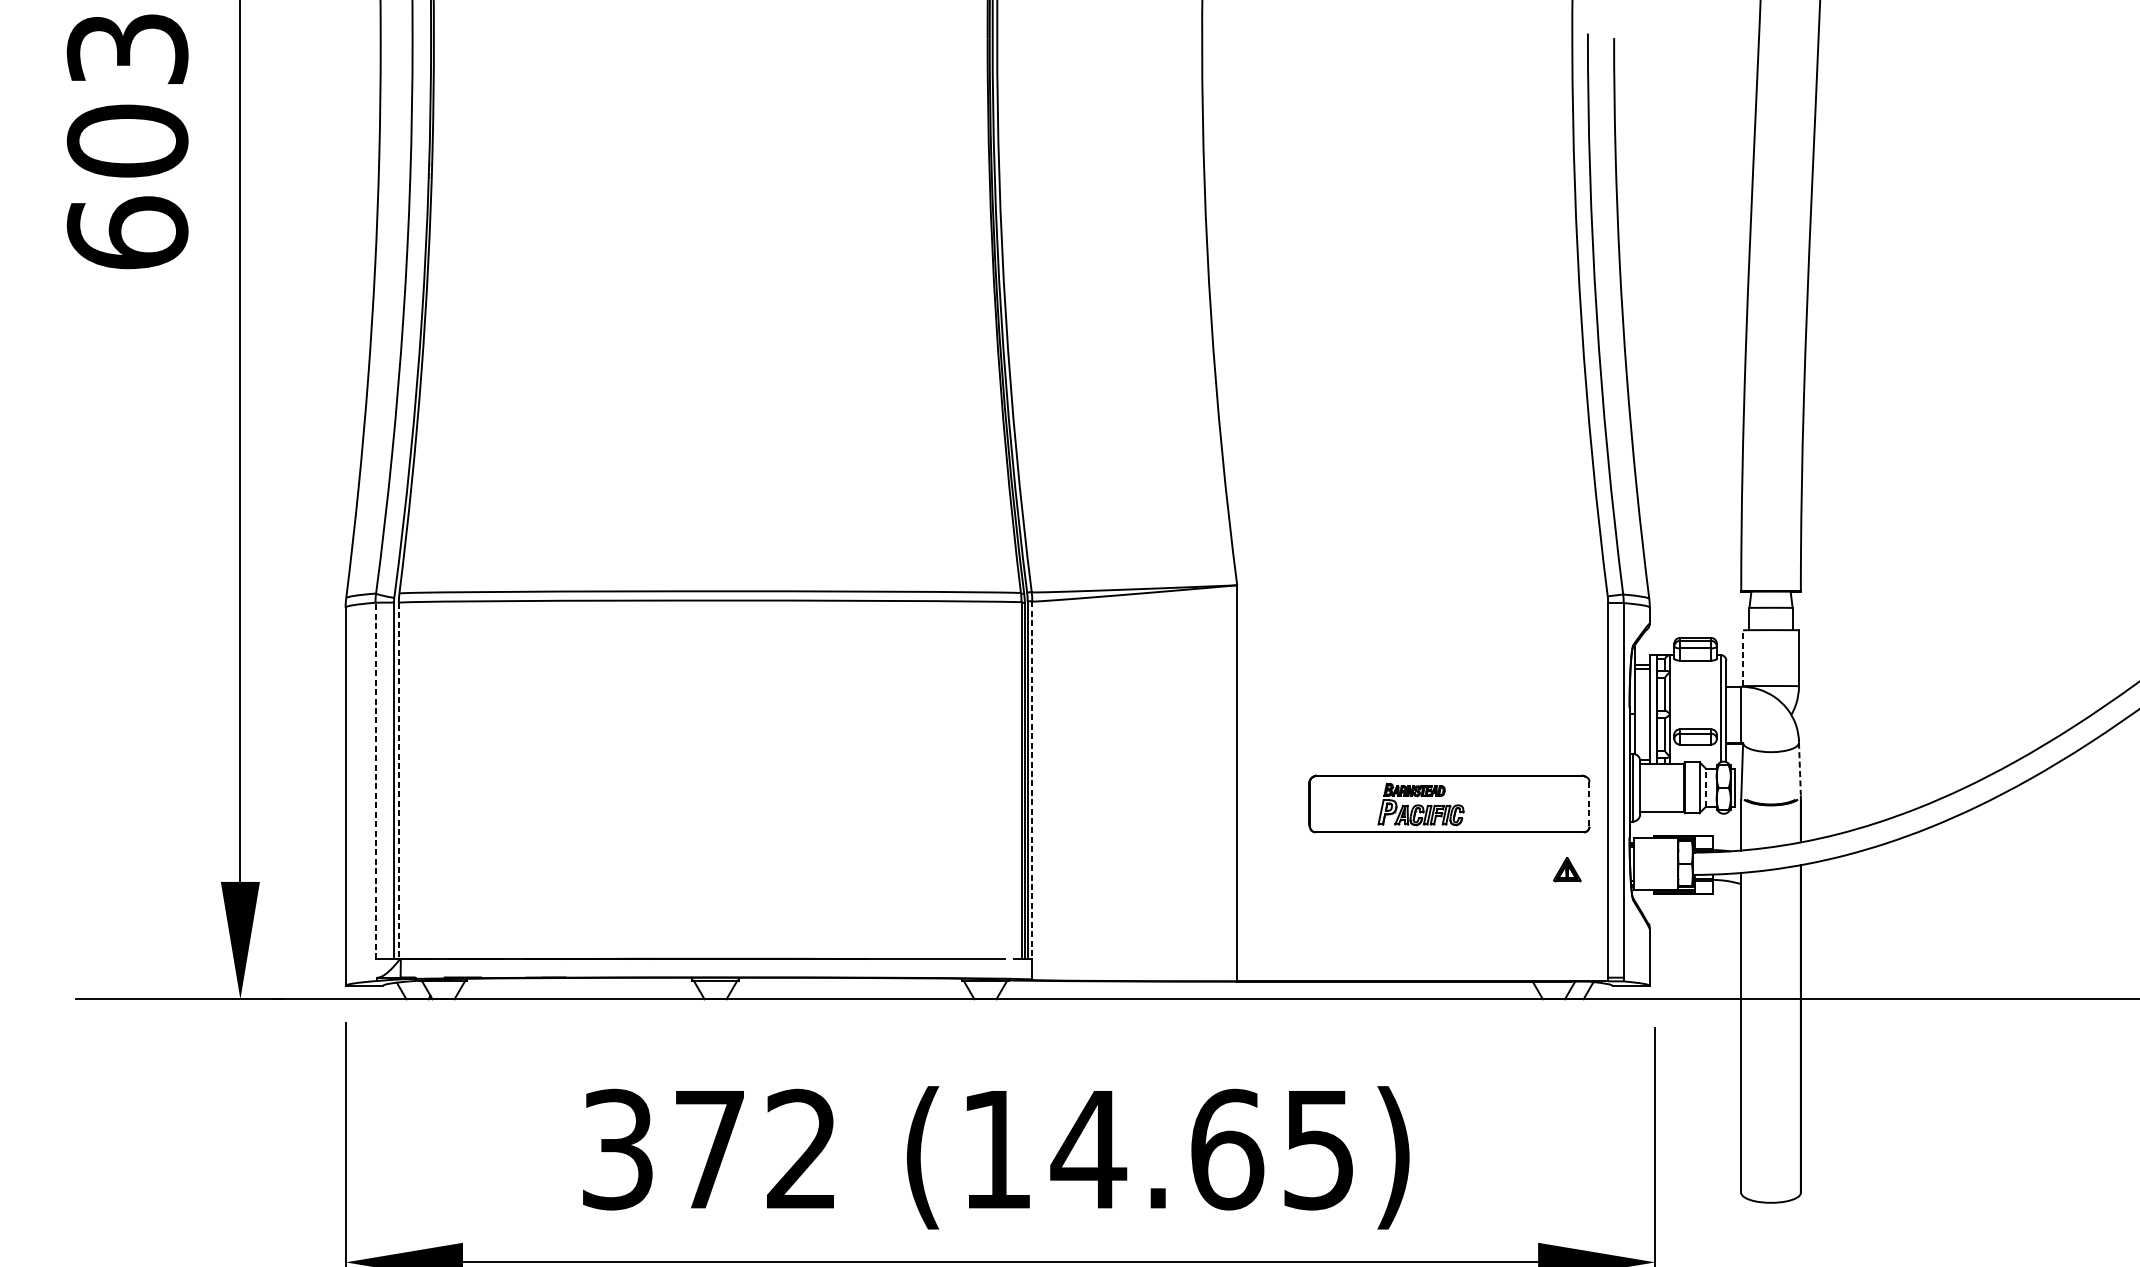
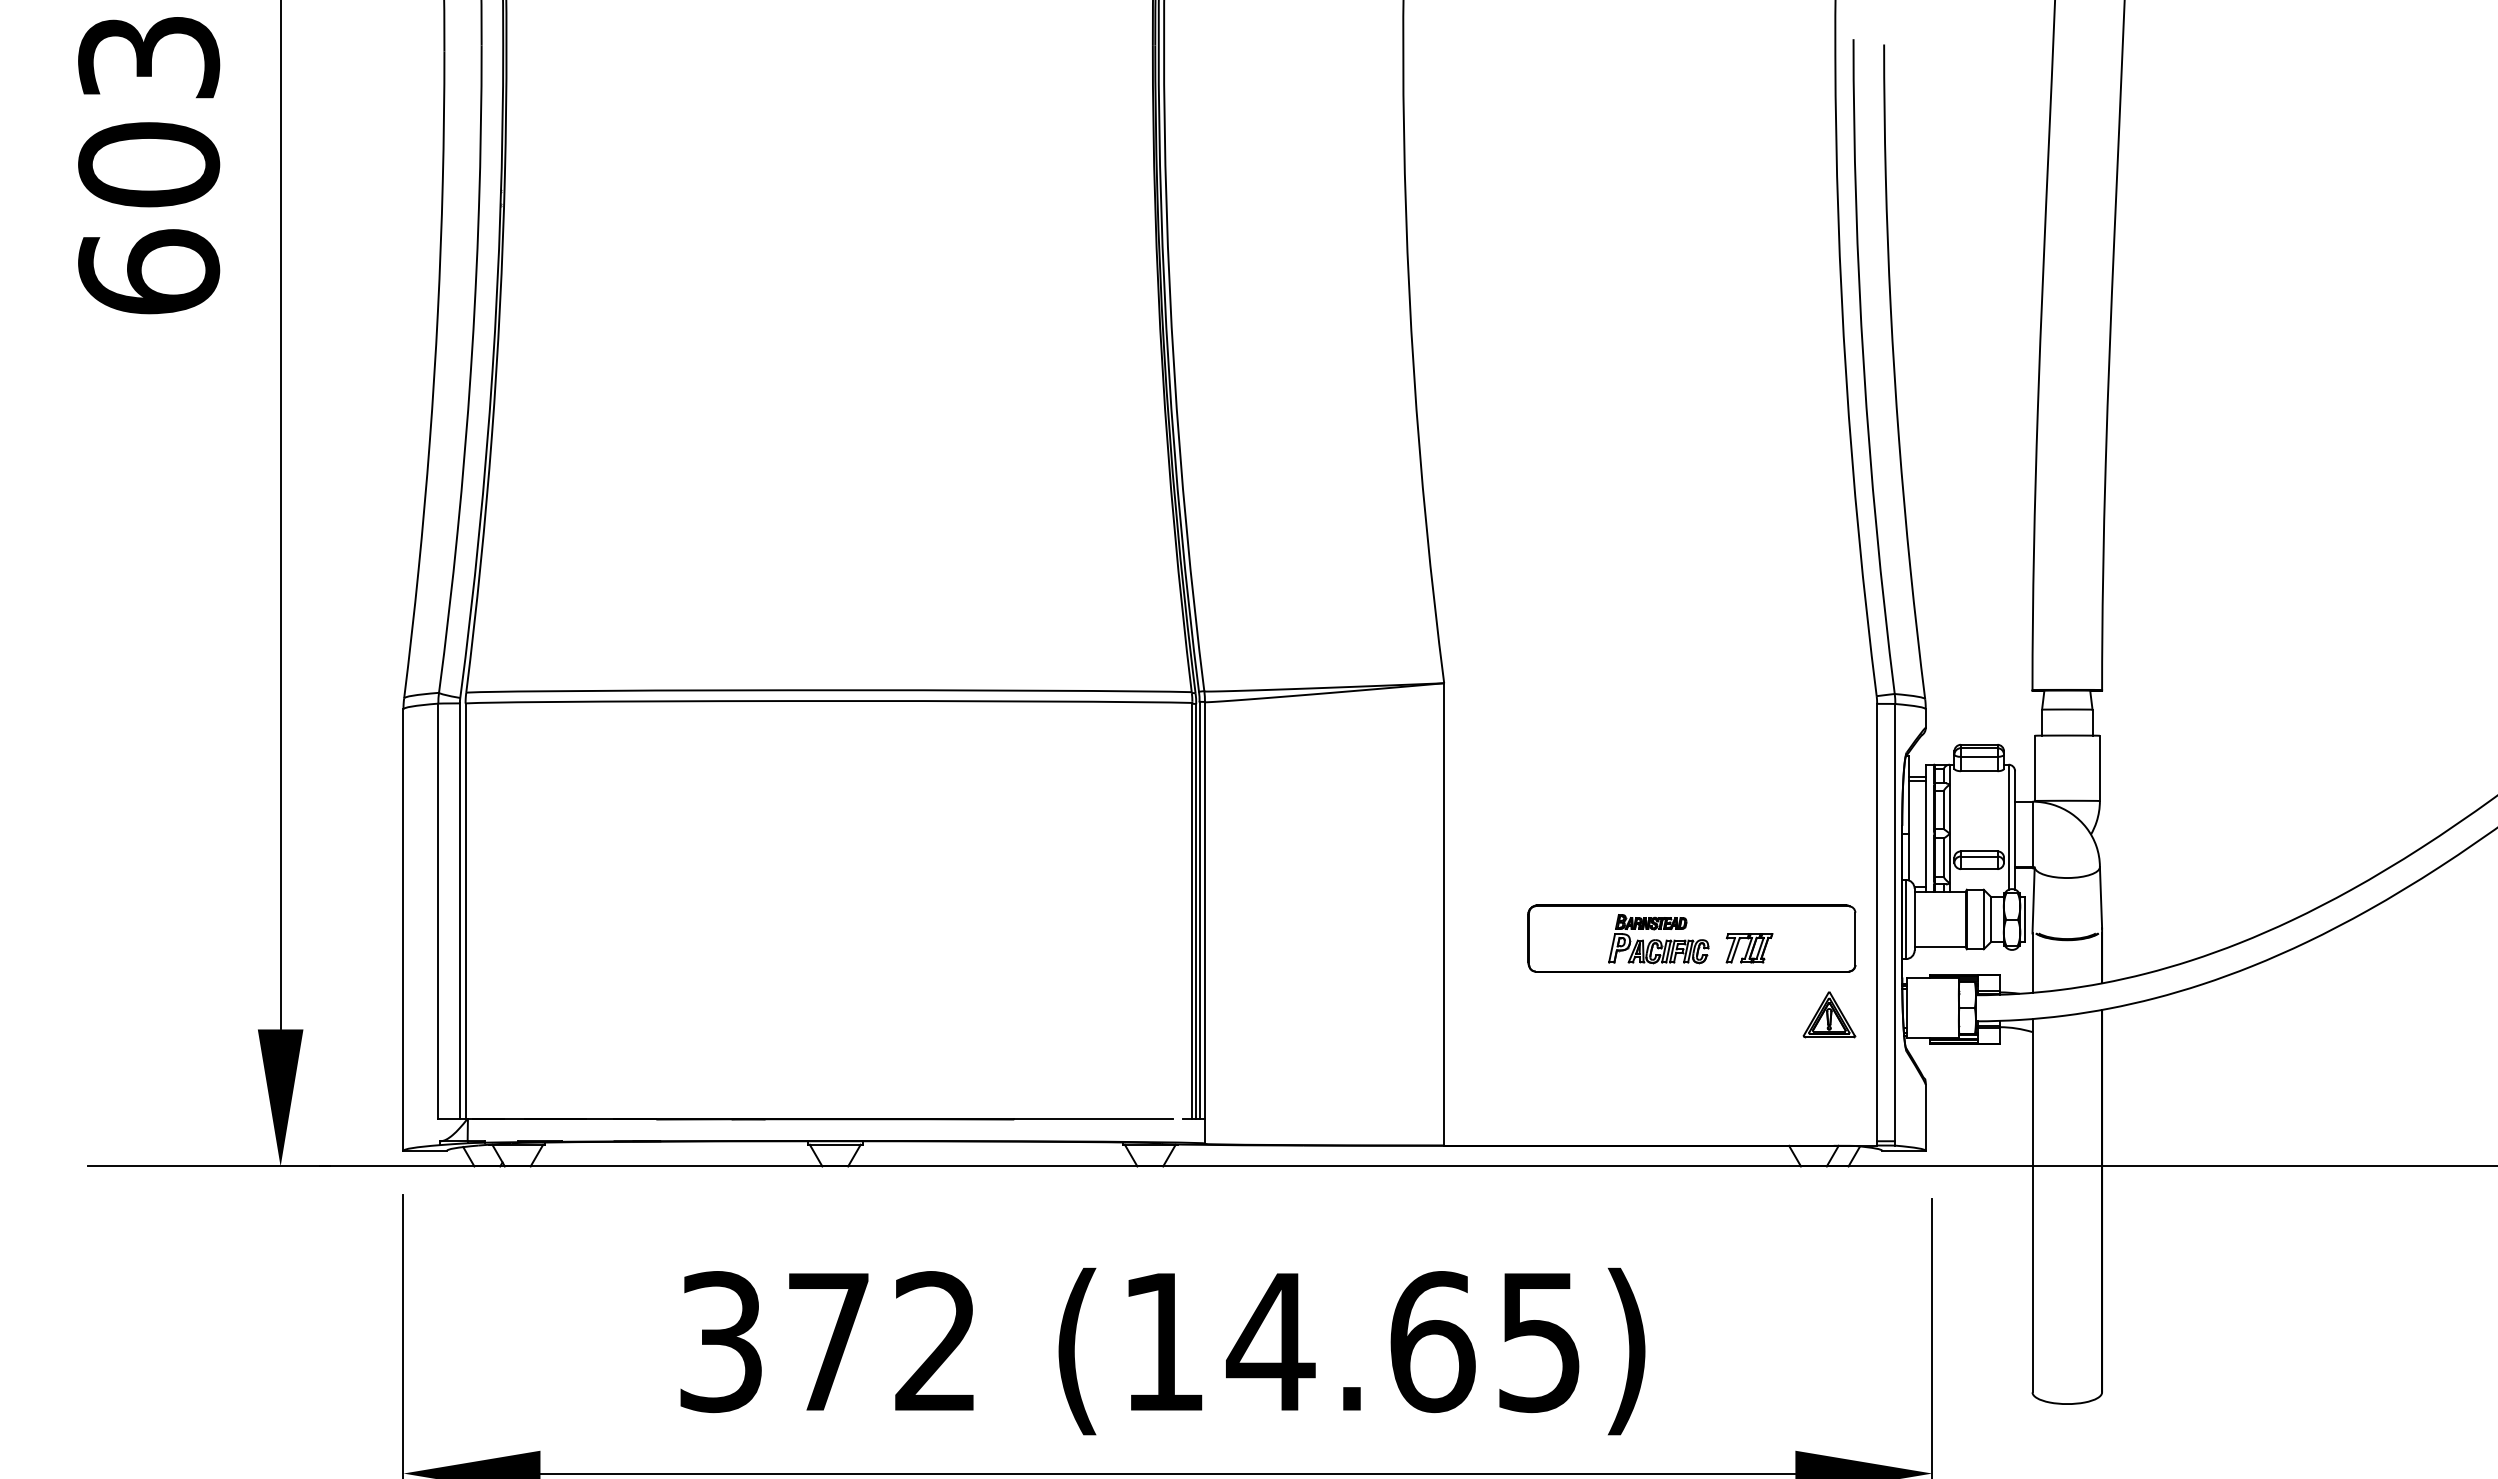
line: (1742, 658) -> (2034, 768), dashed -> solid
line: (1800, 768) -> (2101, 897), dashed -> solid
line: (1031, 779) -> (1204, 910), dashed -> solid
line: (375, 780) -> (438, 911), dashed -> solid
line: (398, 780) -> (465, 911), dashed -> solid
line: (1706, 787) -> (1991, 919), dashed -> solid
line: (1589, 804) -> (1855, 939), dashed -> solid
part: (1498, 812) -> (1749, 948), added
part: (1567, 869) -> (1829, 1014), size x1.67

